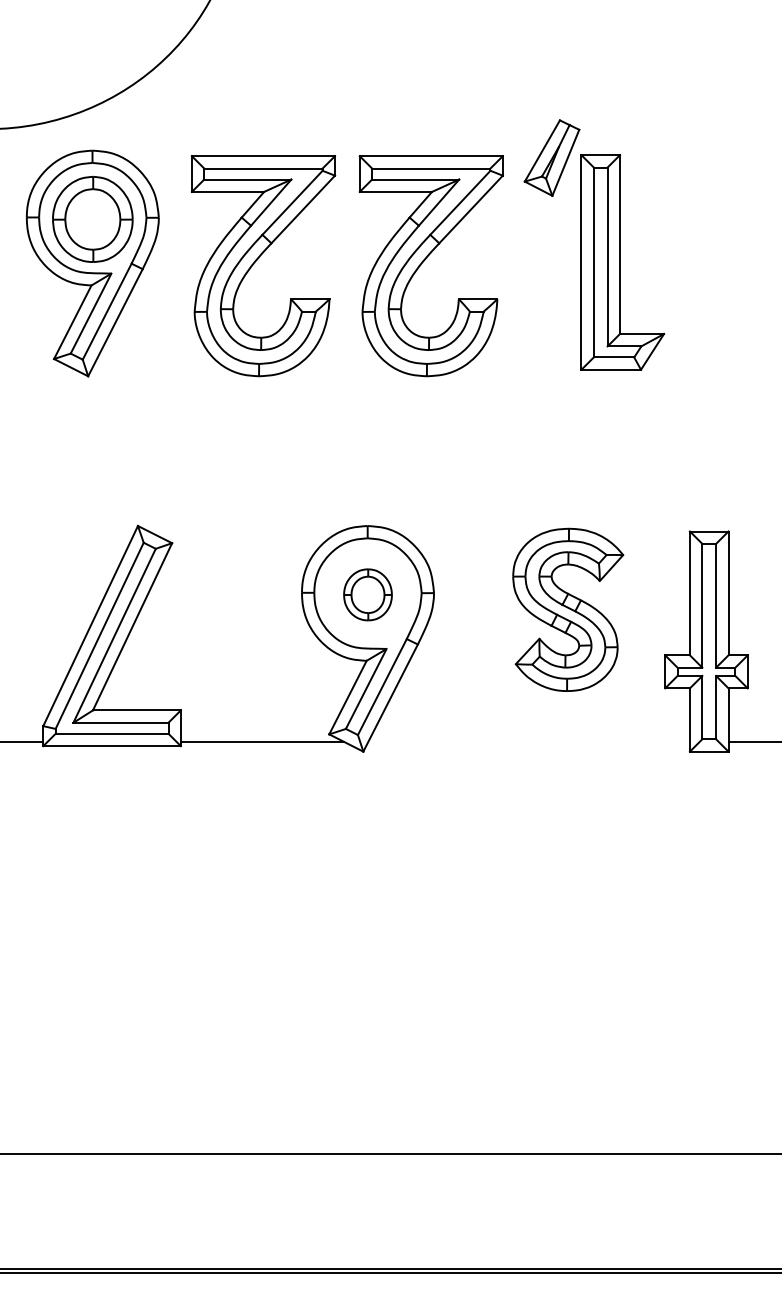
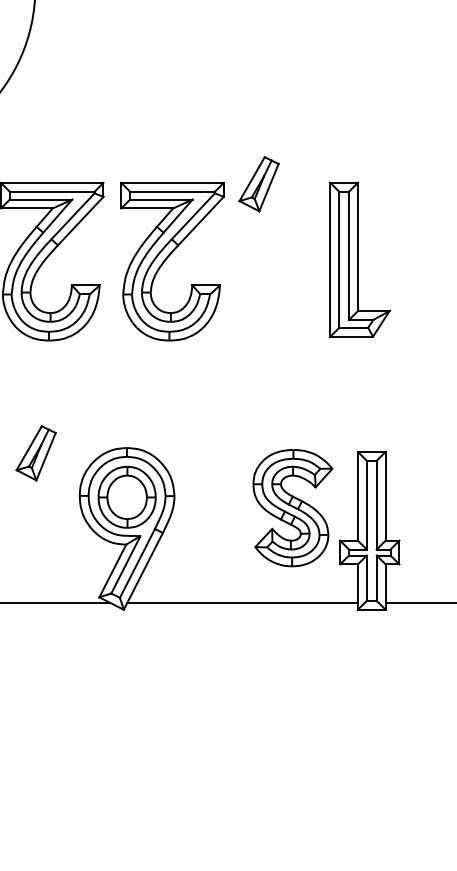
part: (622, 262) -> (359, 259), moved
part: (240, 533) -> (35, 453), added
part: (367, 594) -> (126, 497), size x1.67
part: (568, 609) -> (293, 507), moved
line: (528, 741) -> (242, 602), added

